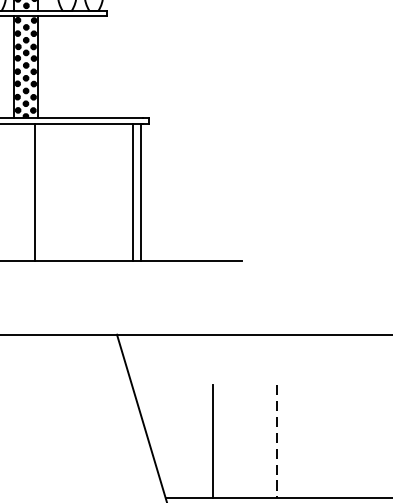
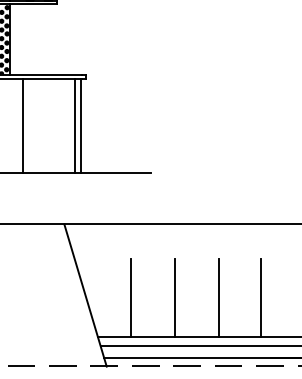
line: (34, 192) -> (22, 126), moved
line: (276, 440) -> (174, 297), dashed -> solid
line: (340, 440) -> (218, 297), added

